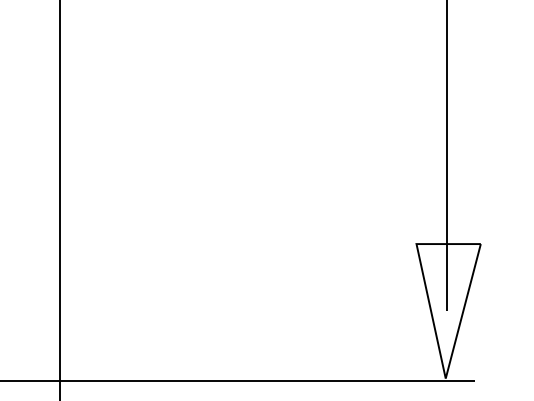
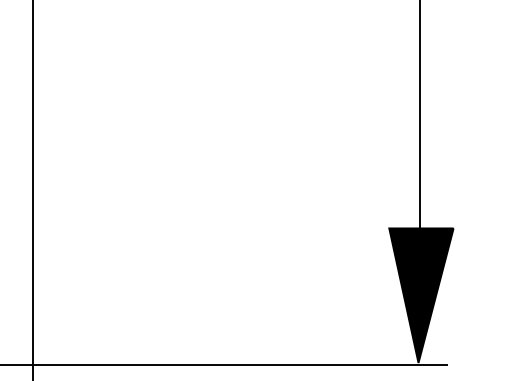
fill: (448, 311) -> (421, 295), added

